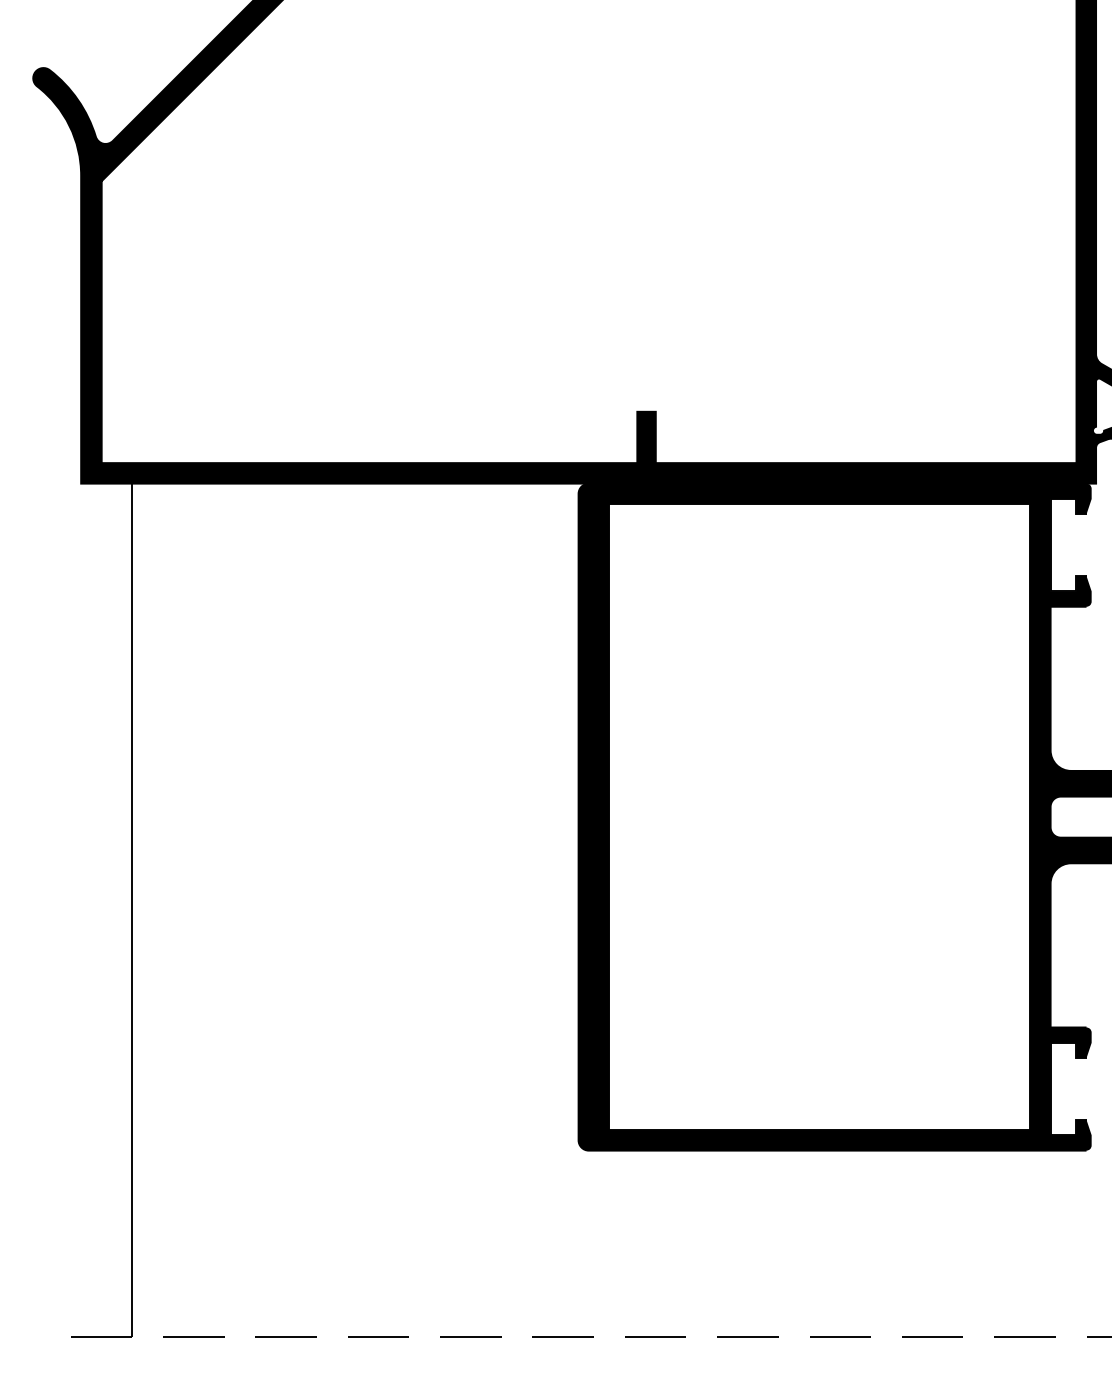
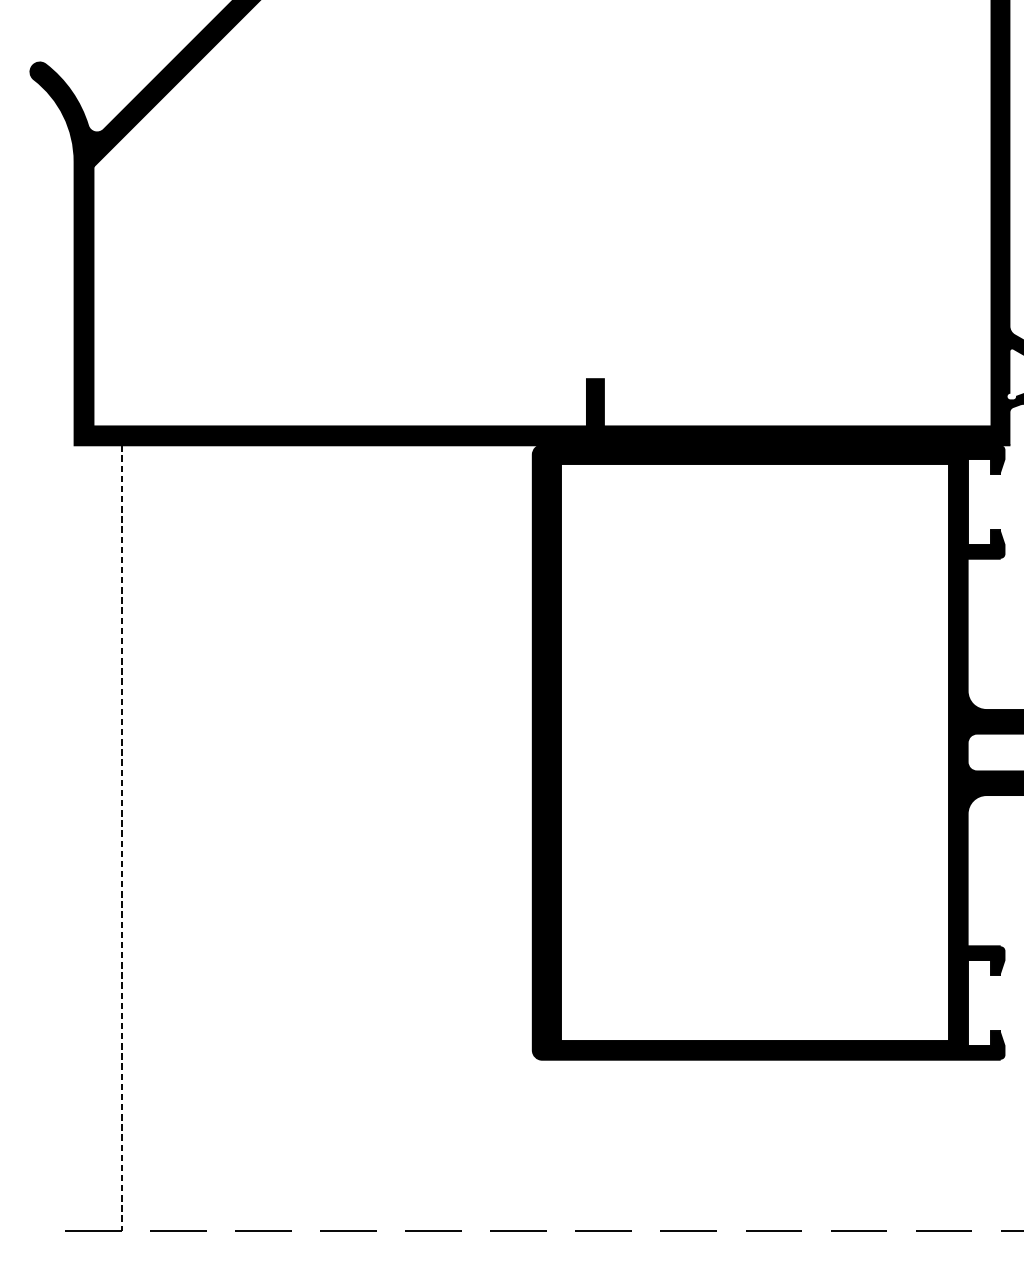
line: (132, 910) -> (121, 838), solid -> dashed

